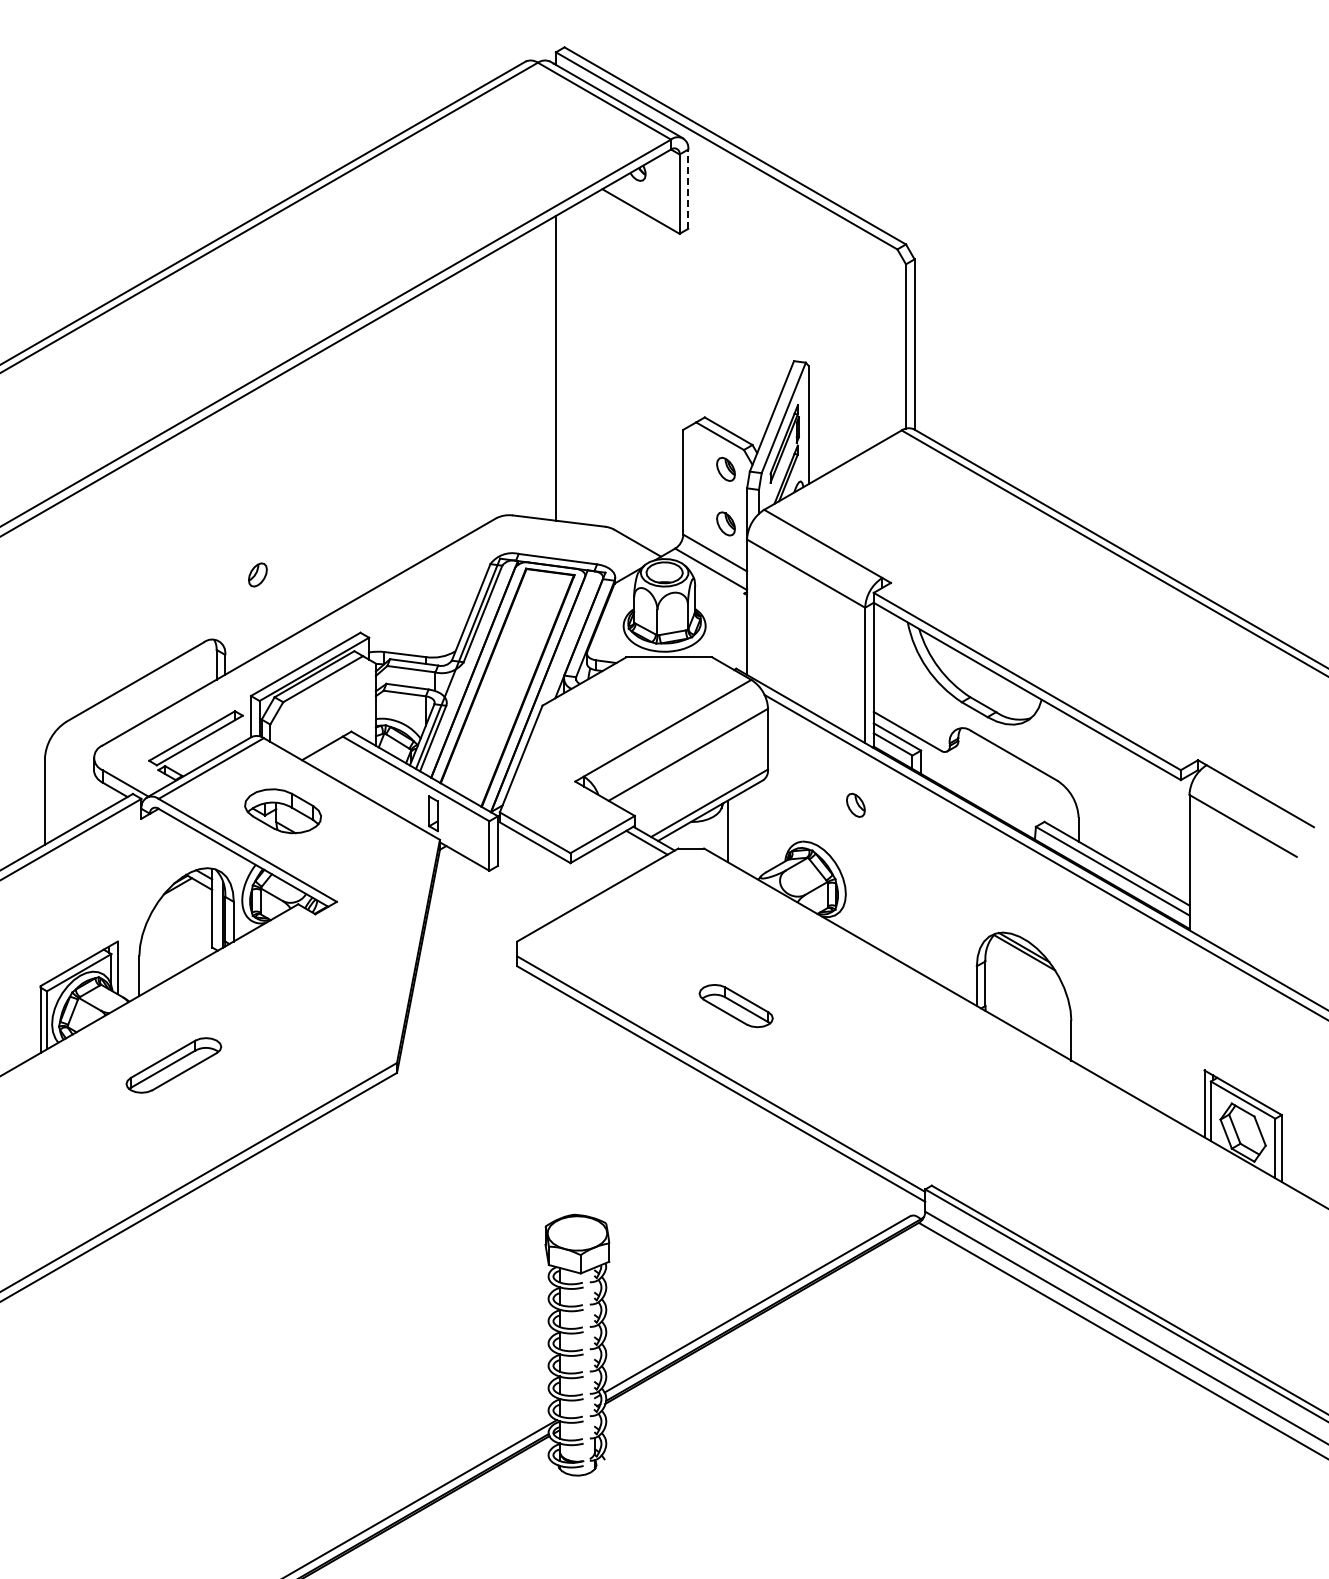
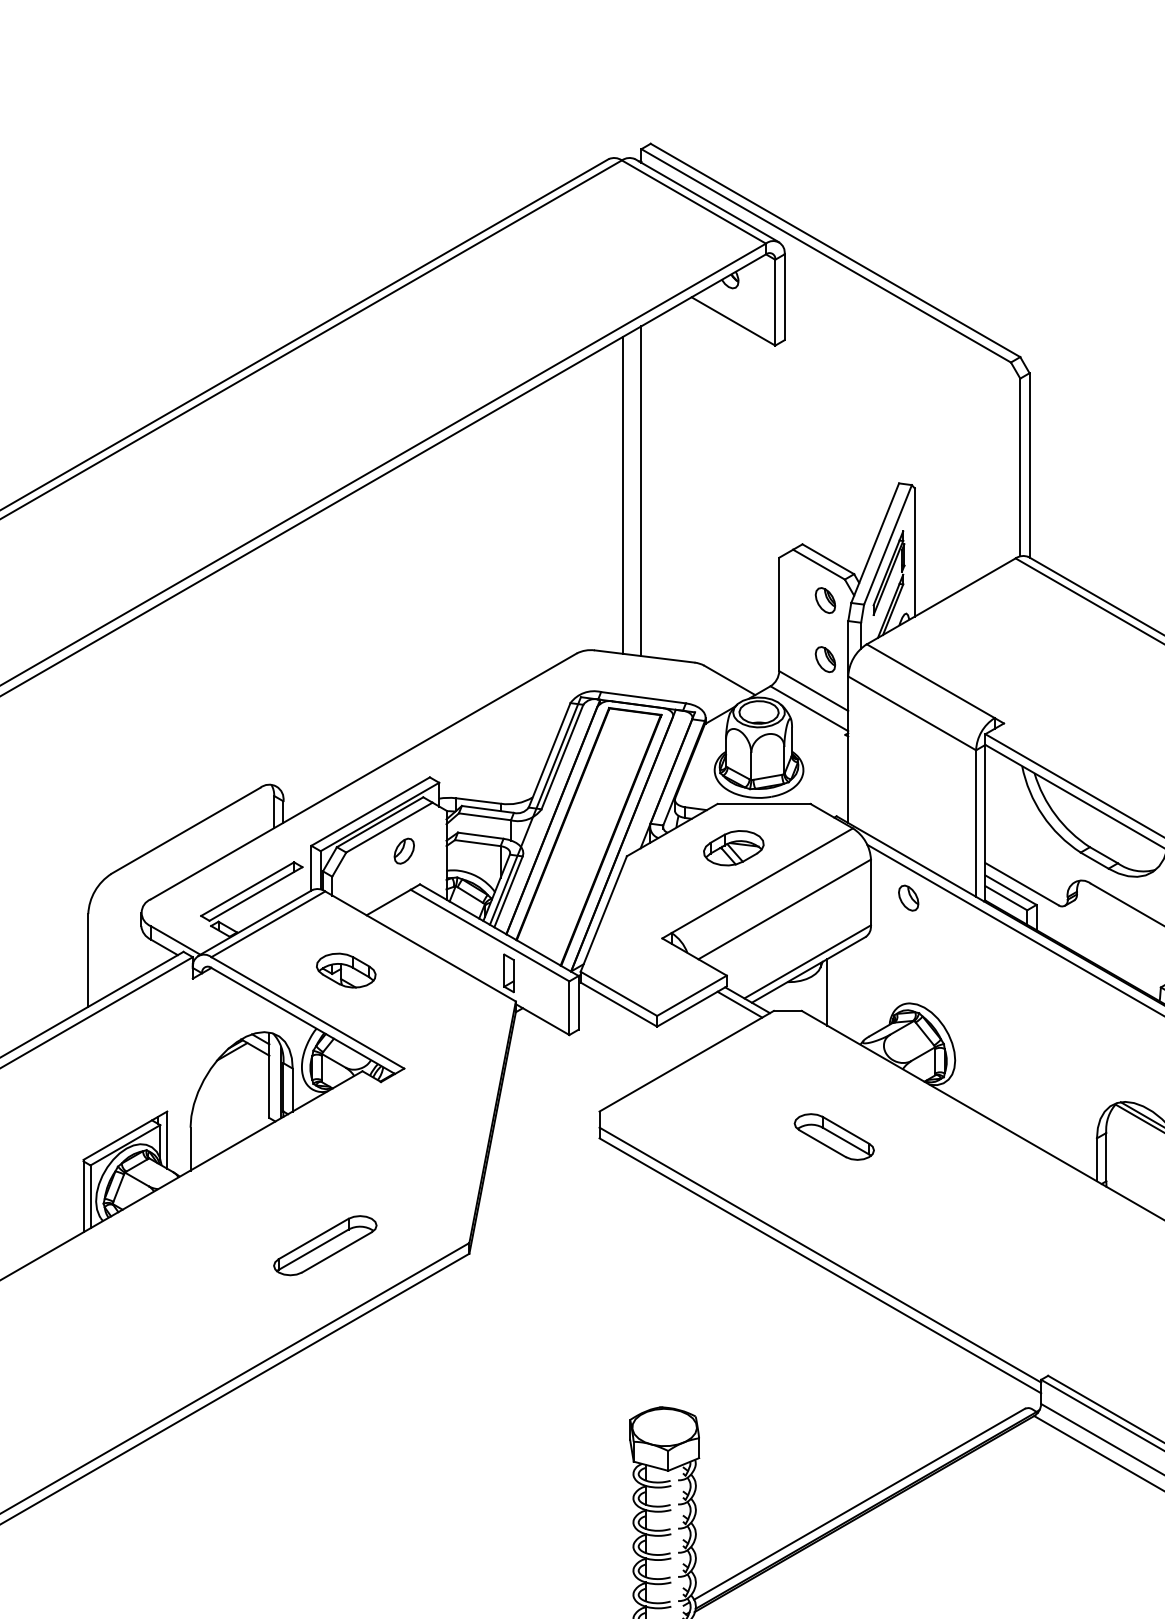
line: (688, 189) -> (784, 297), dashed -> solid
line: (538, 371) -> (622, 494), added
part: (257, 574) -> (403, 850), moved
part: (640, 697) -> (732, 847), added
part: (855, 804) -> (908, 897), moved
part: (283, 811) -> (346, 970), size x0.71
part: (735, 1006) -> (833, 1137), moved
part: (173, 1065) -> (324, 1245), moved

